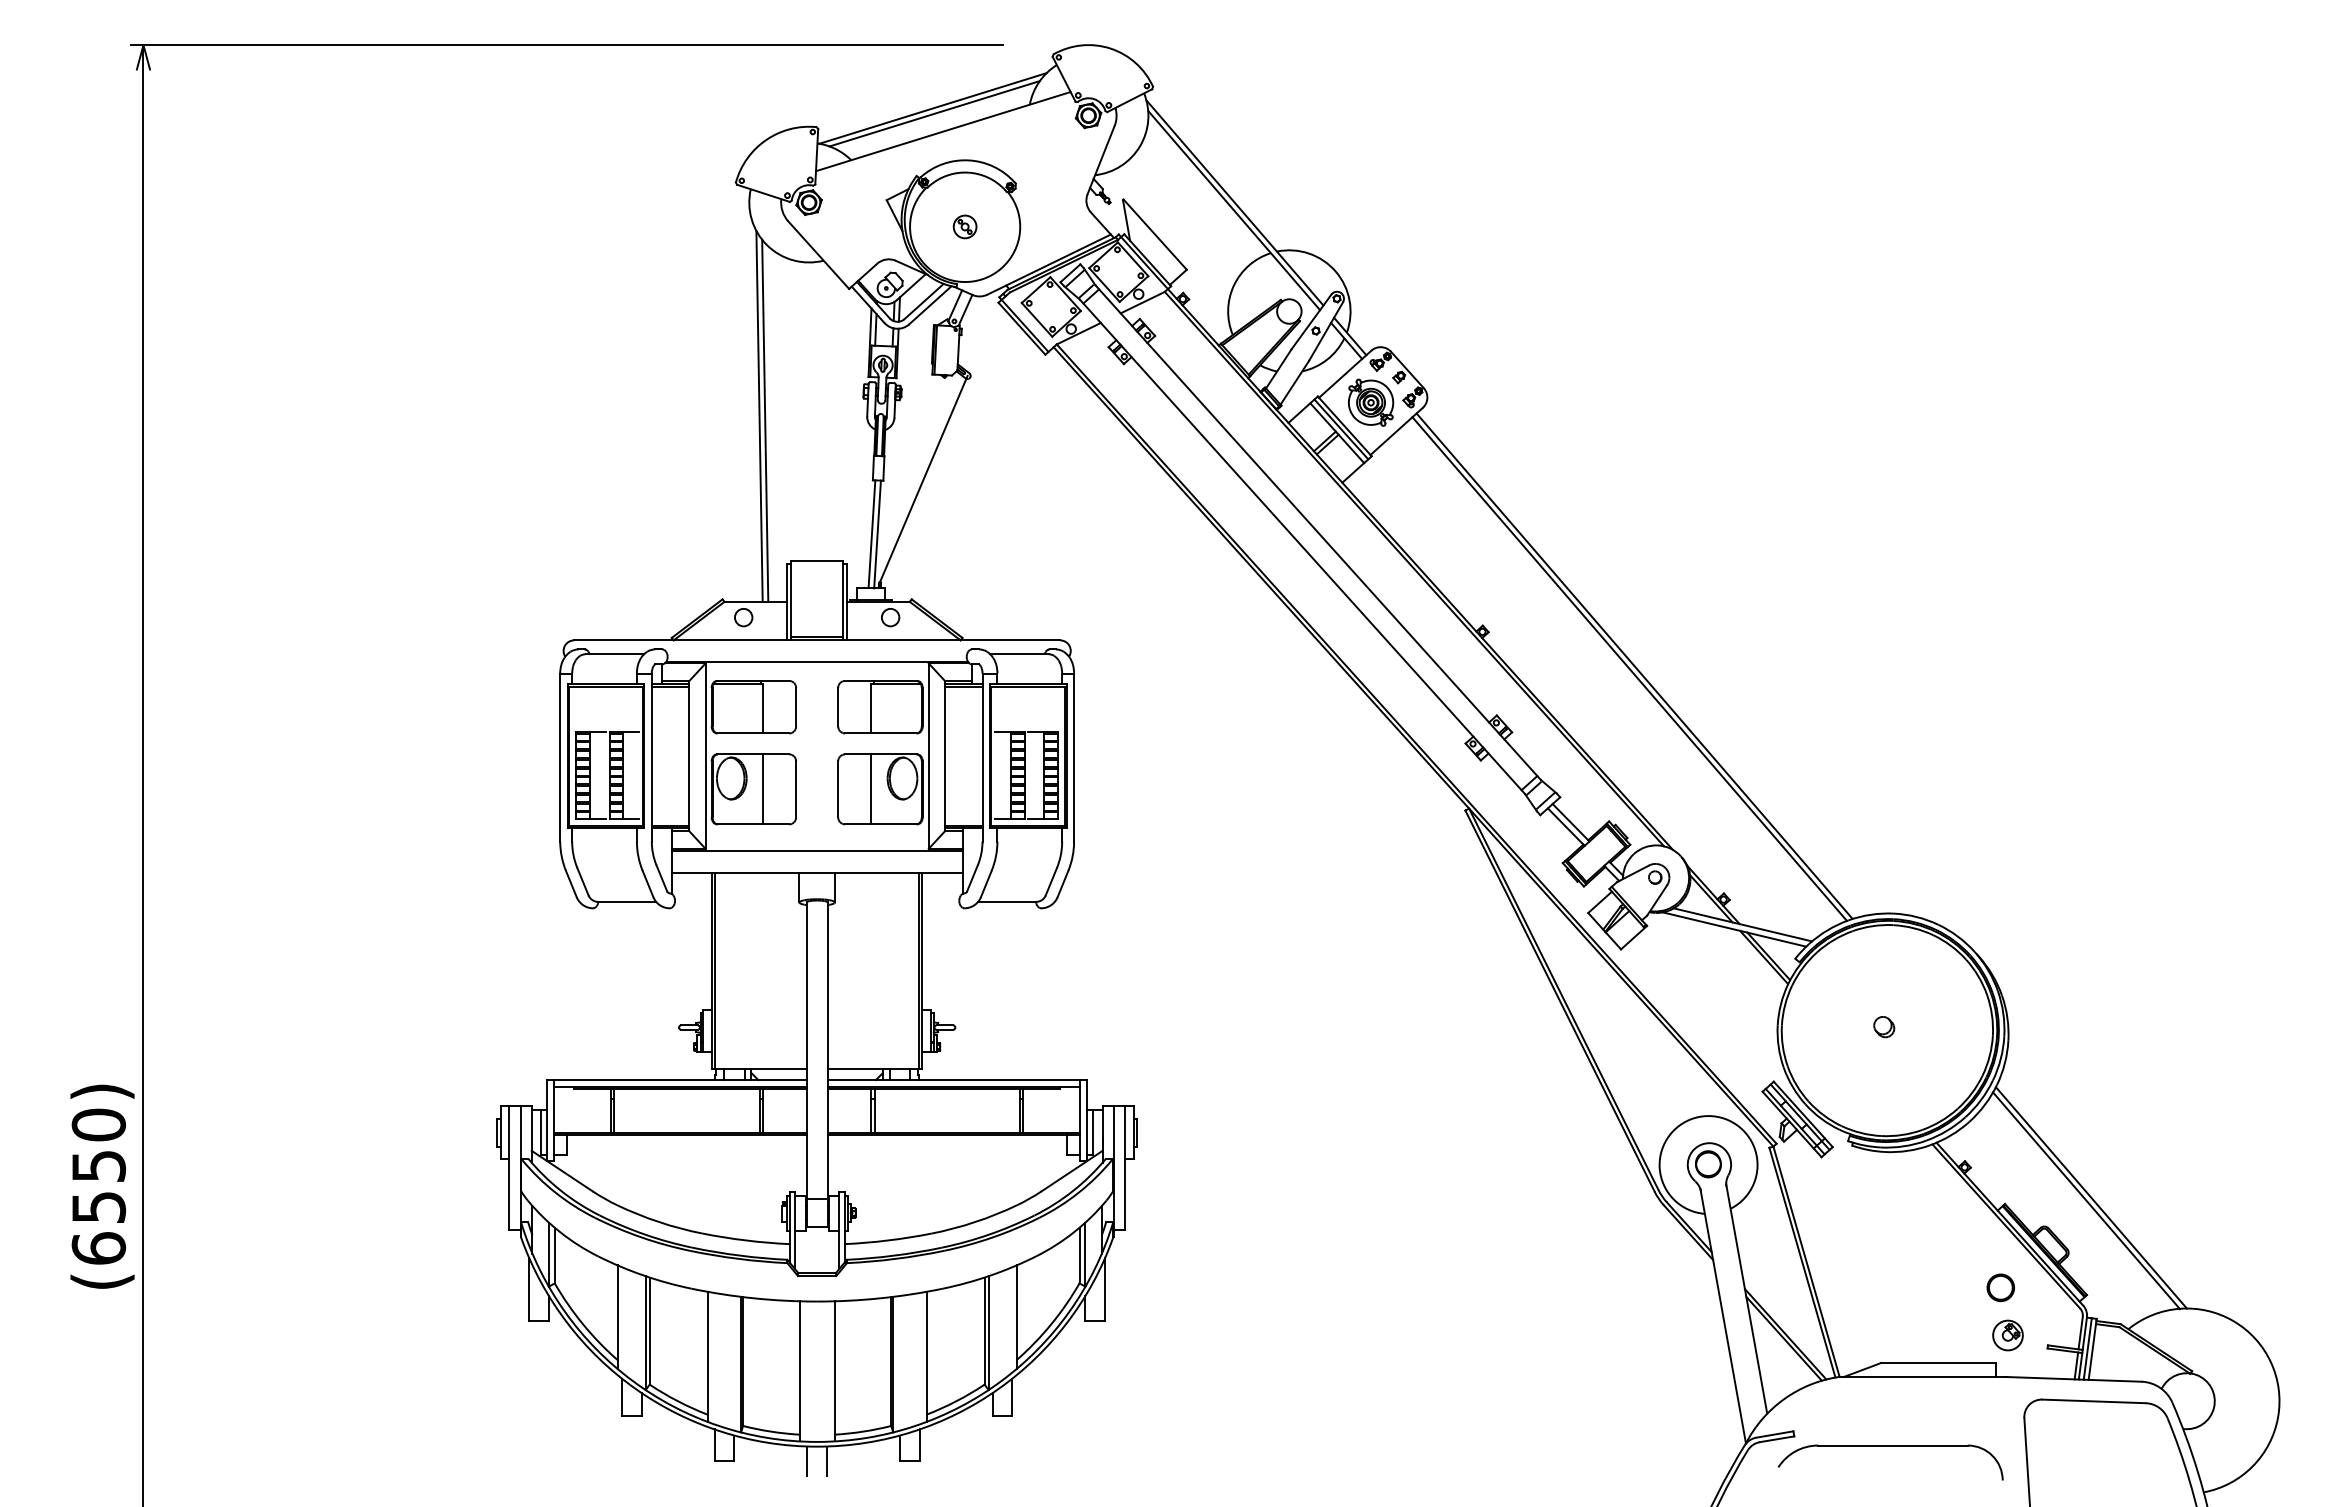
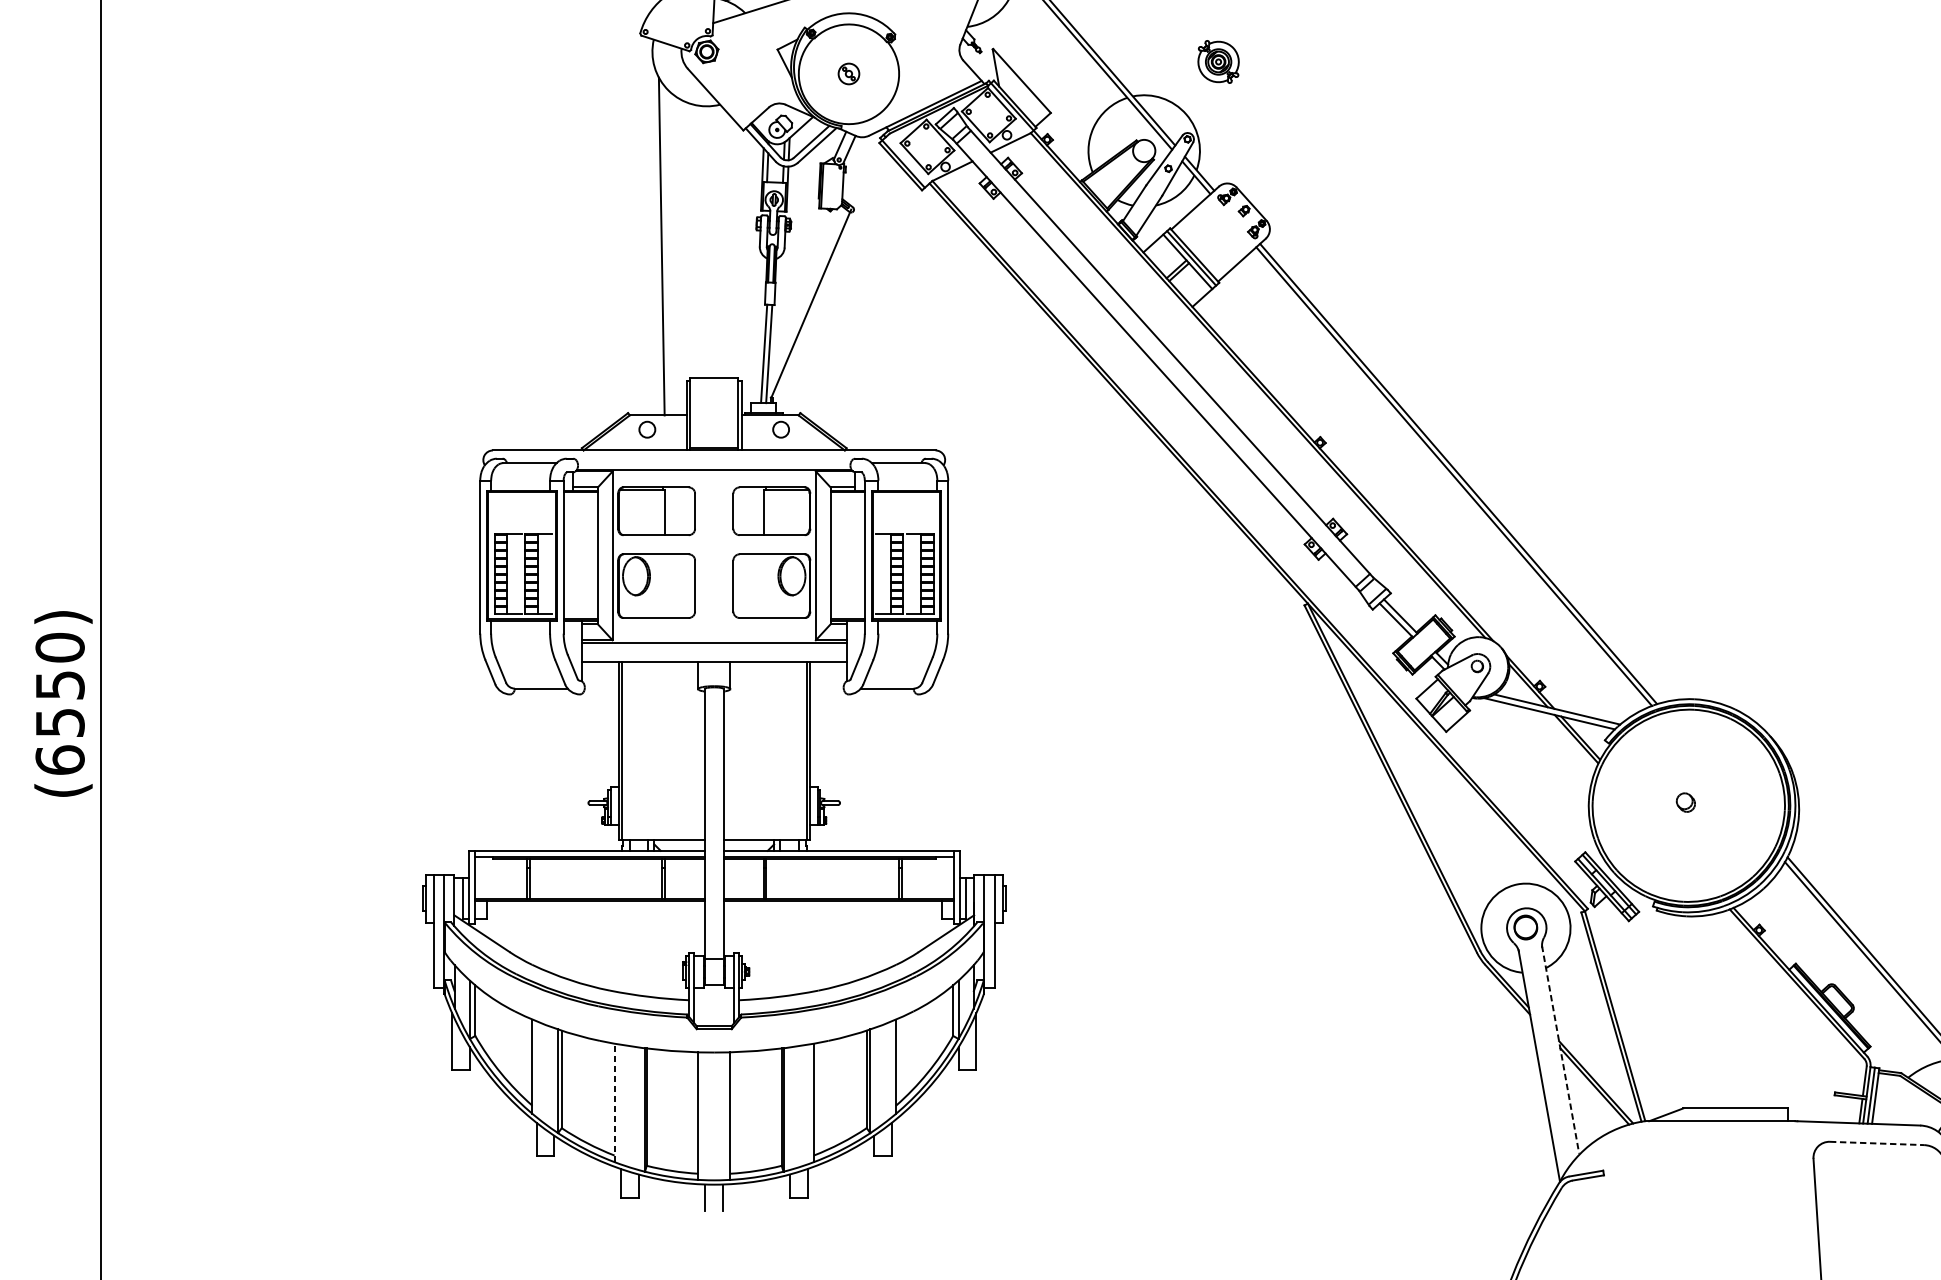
part: (1371, 402) -> (1219, 61), moved
line: (765, 420) -> (667, 250), removed
line: (763, 789) -> (665, 586), removed
line: (871, 789) -> (763, 586), removed
text: (102, 1186) -> (63, 703), moved
part: (2000, 1287) -> (1791, 1039), removed
line: (1746, 1298) -> (1560, 1049), solid -> dashed
part: (2007, 1335) -> (1798, 1083), removed
line: (707, 1356) -> (614, 1102), solid -> dashed
line: (2094, 1401) -> (1877, 1143), solid -> dashed
part: (1890, 1446) -> (1691, 1184), removed

